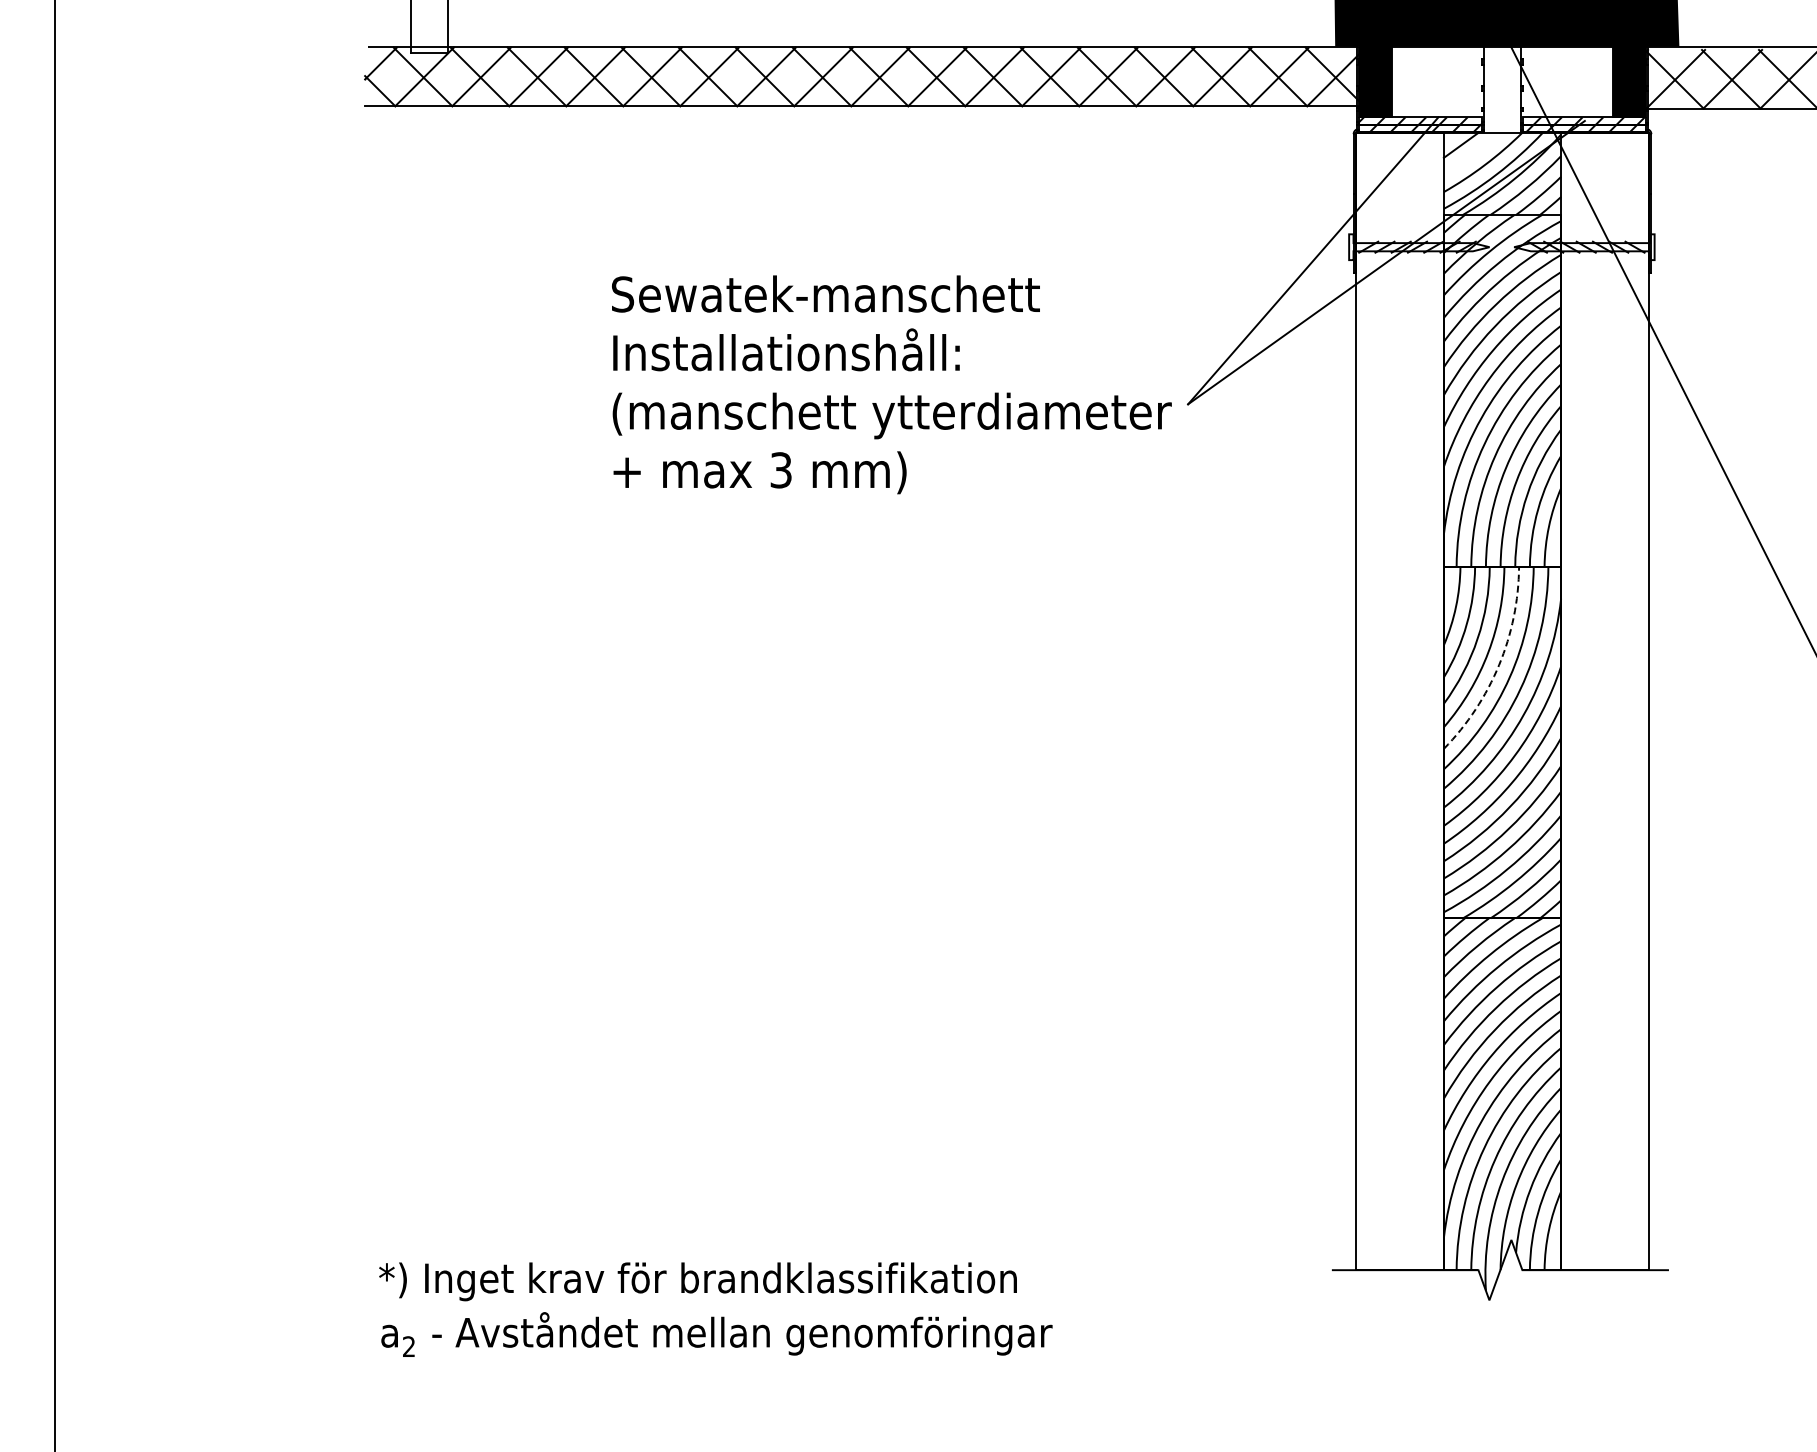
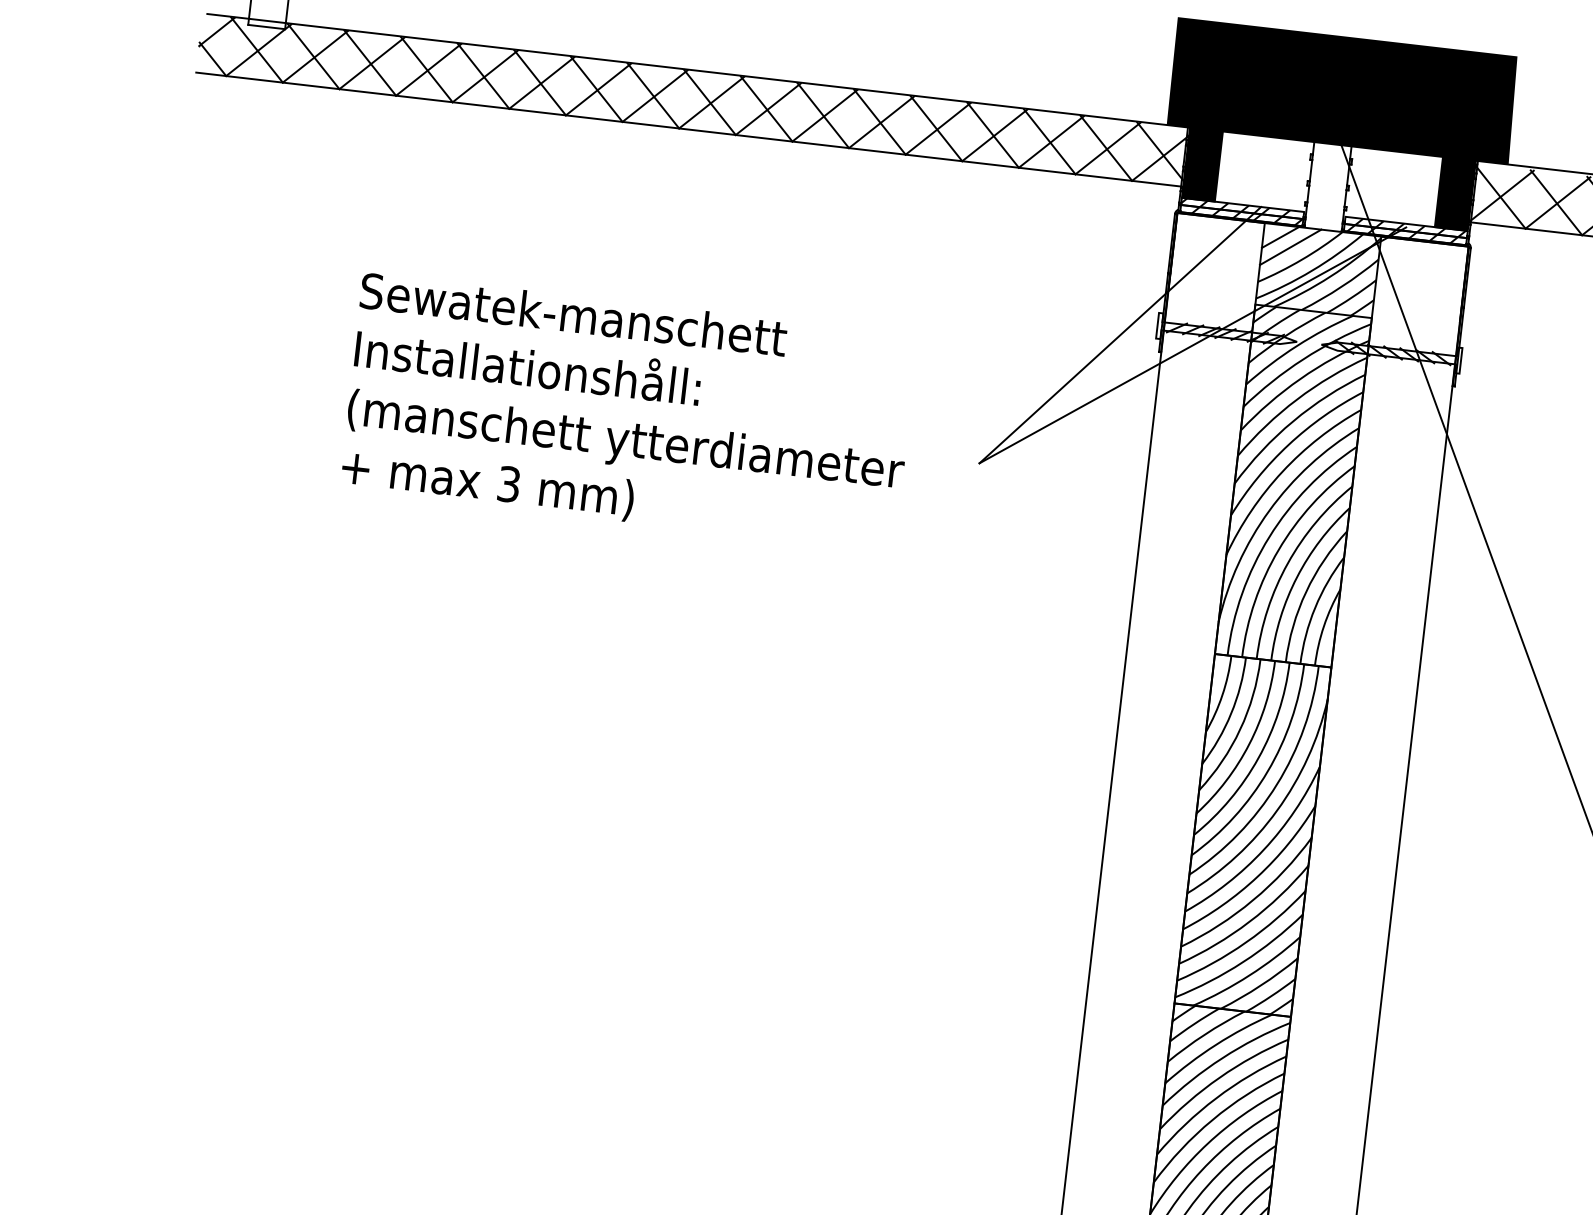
line: (1471, 153) -> (1289, 246), added
text: (891, 384) -> (628, 411), moved
arc: (1499, 665) -> (1258, 758), dashed -> solid

